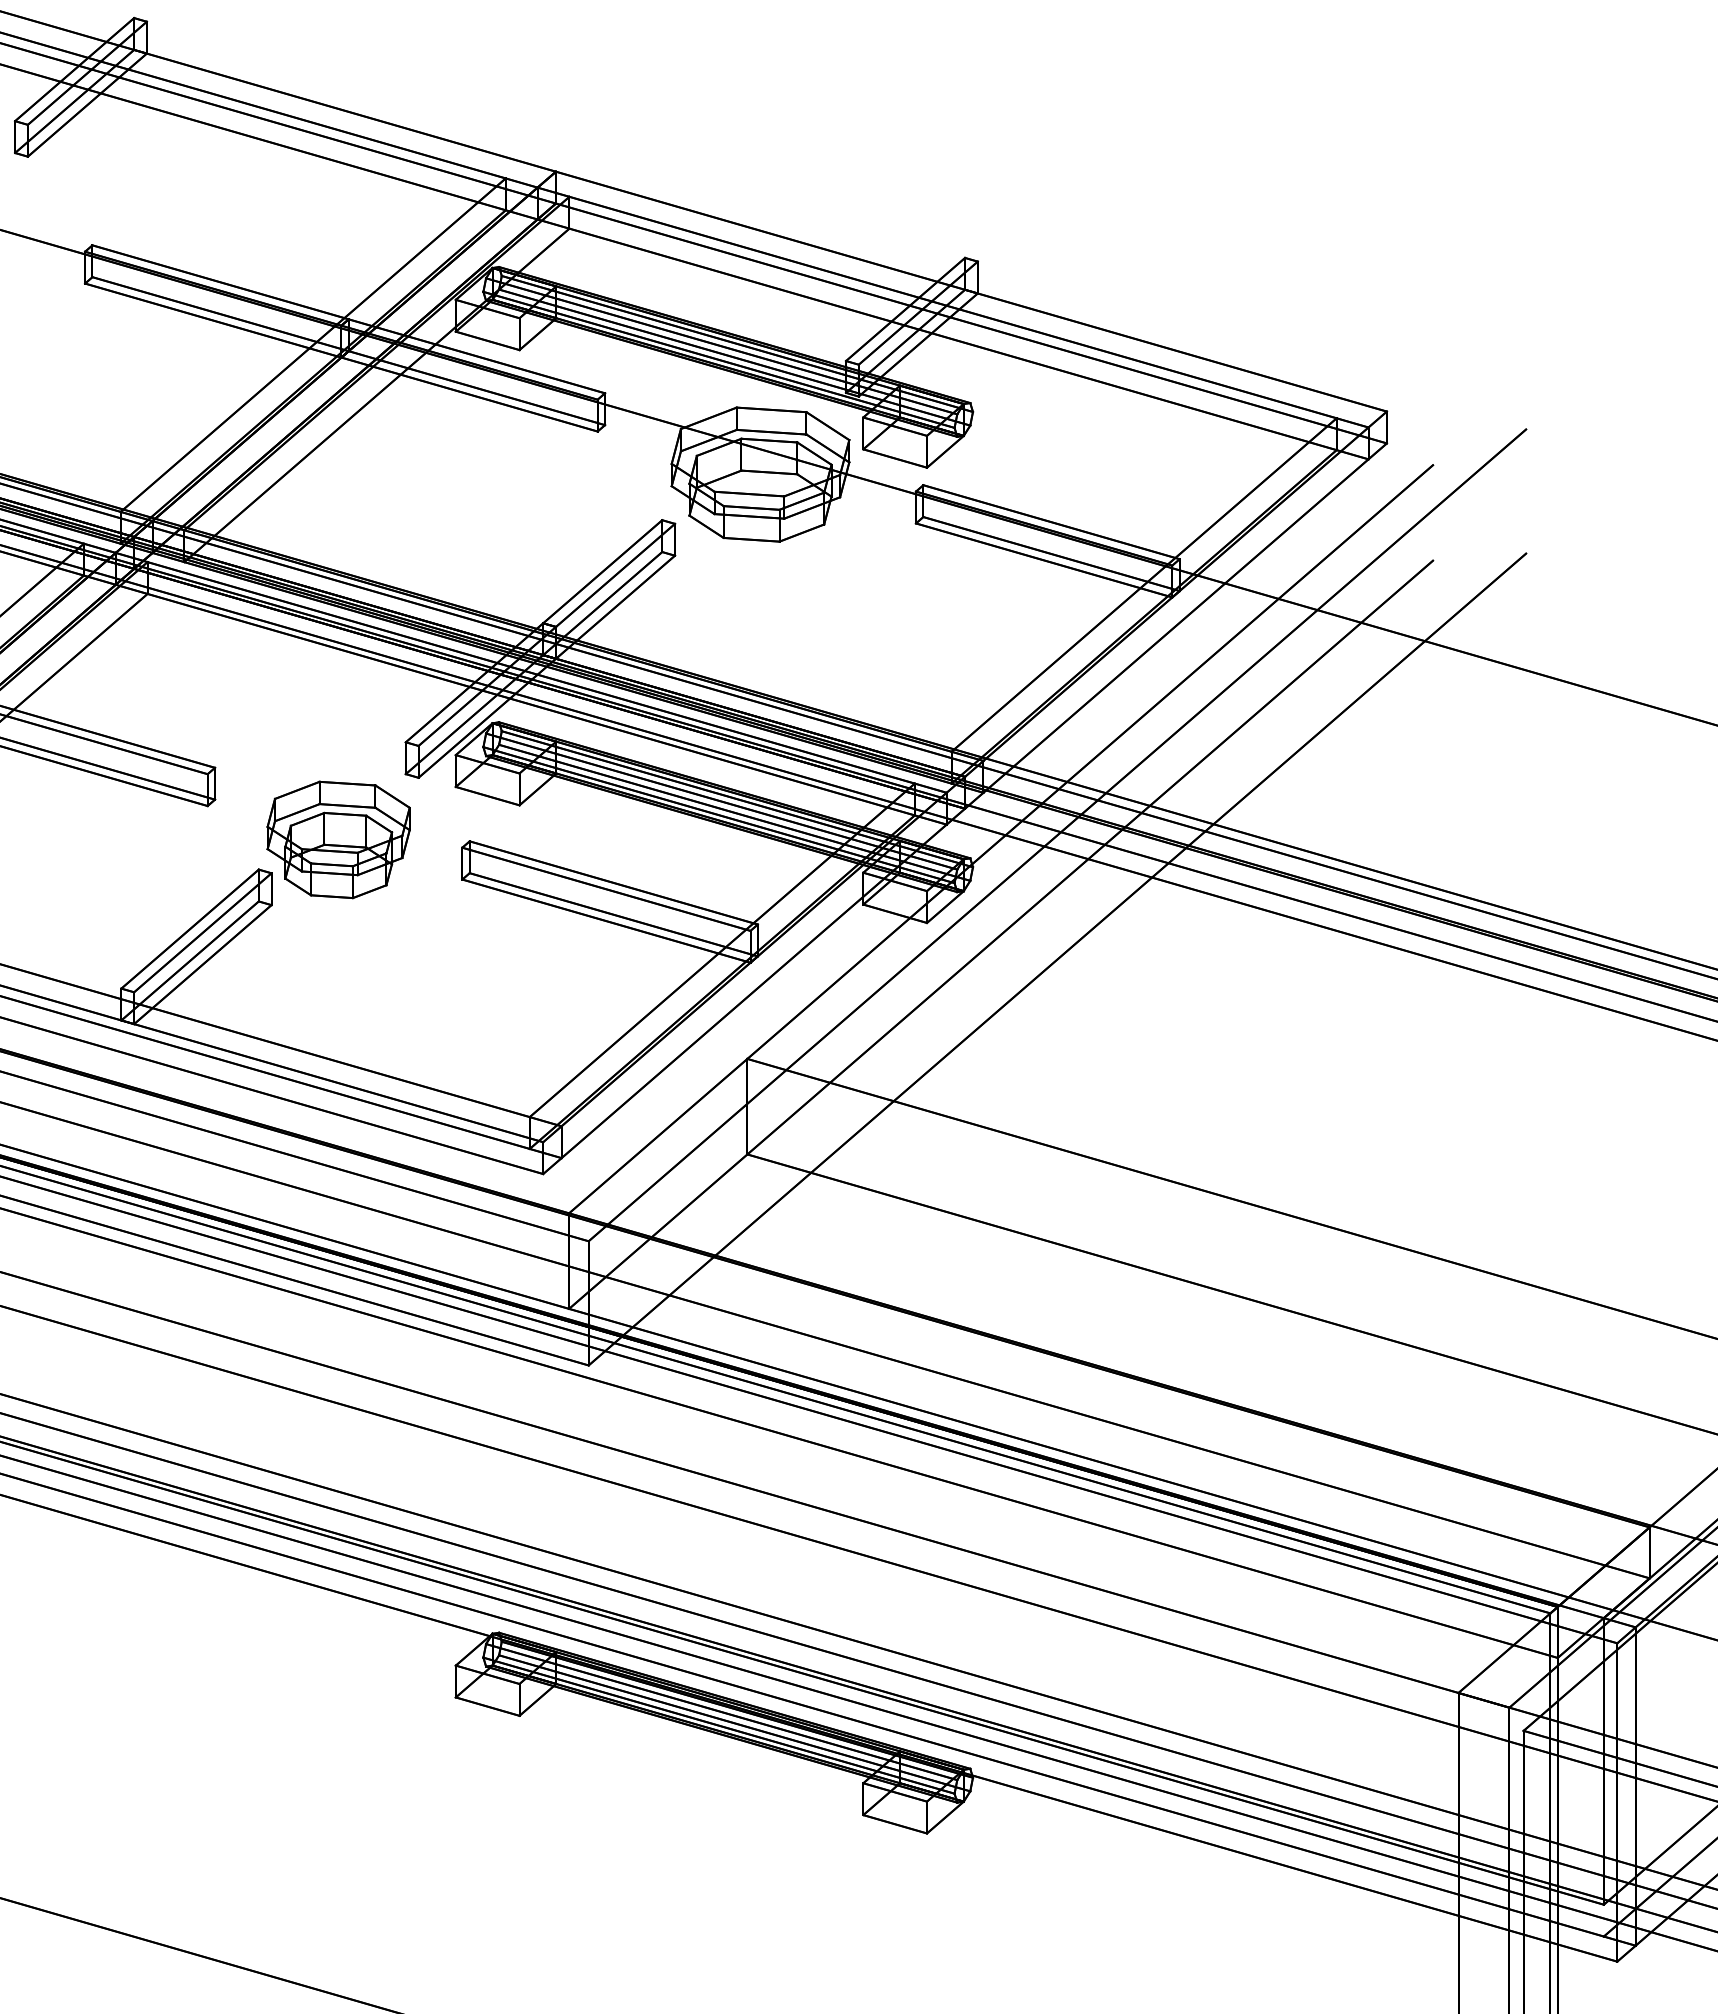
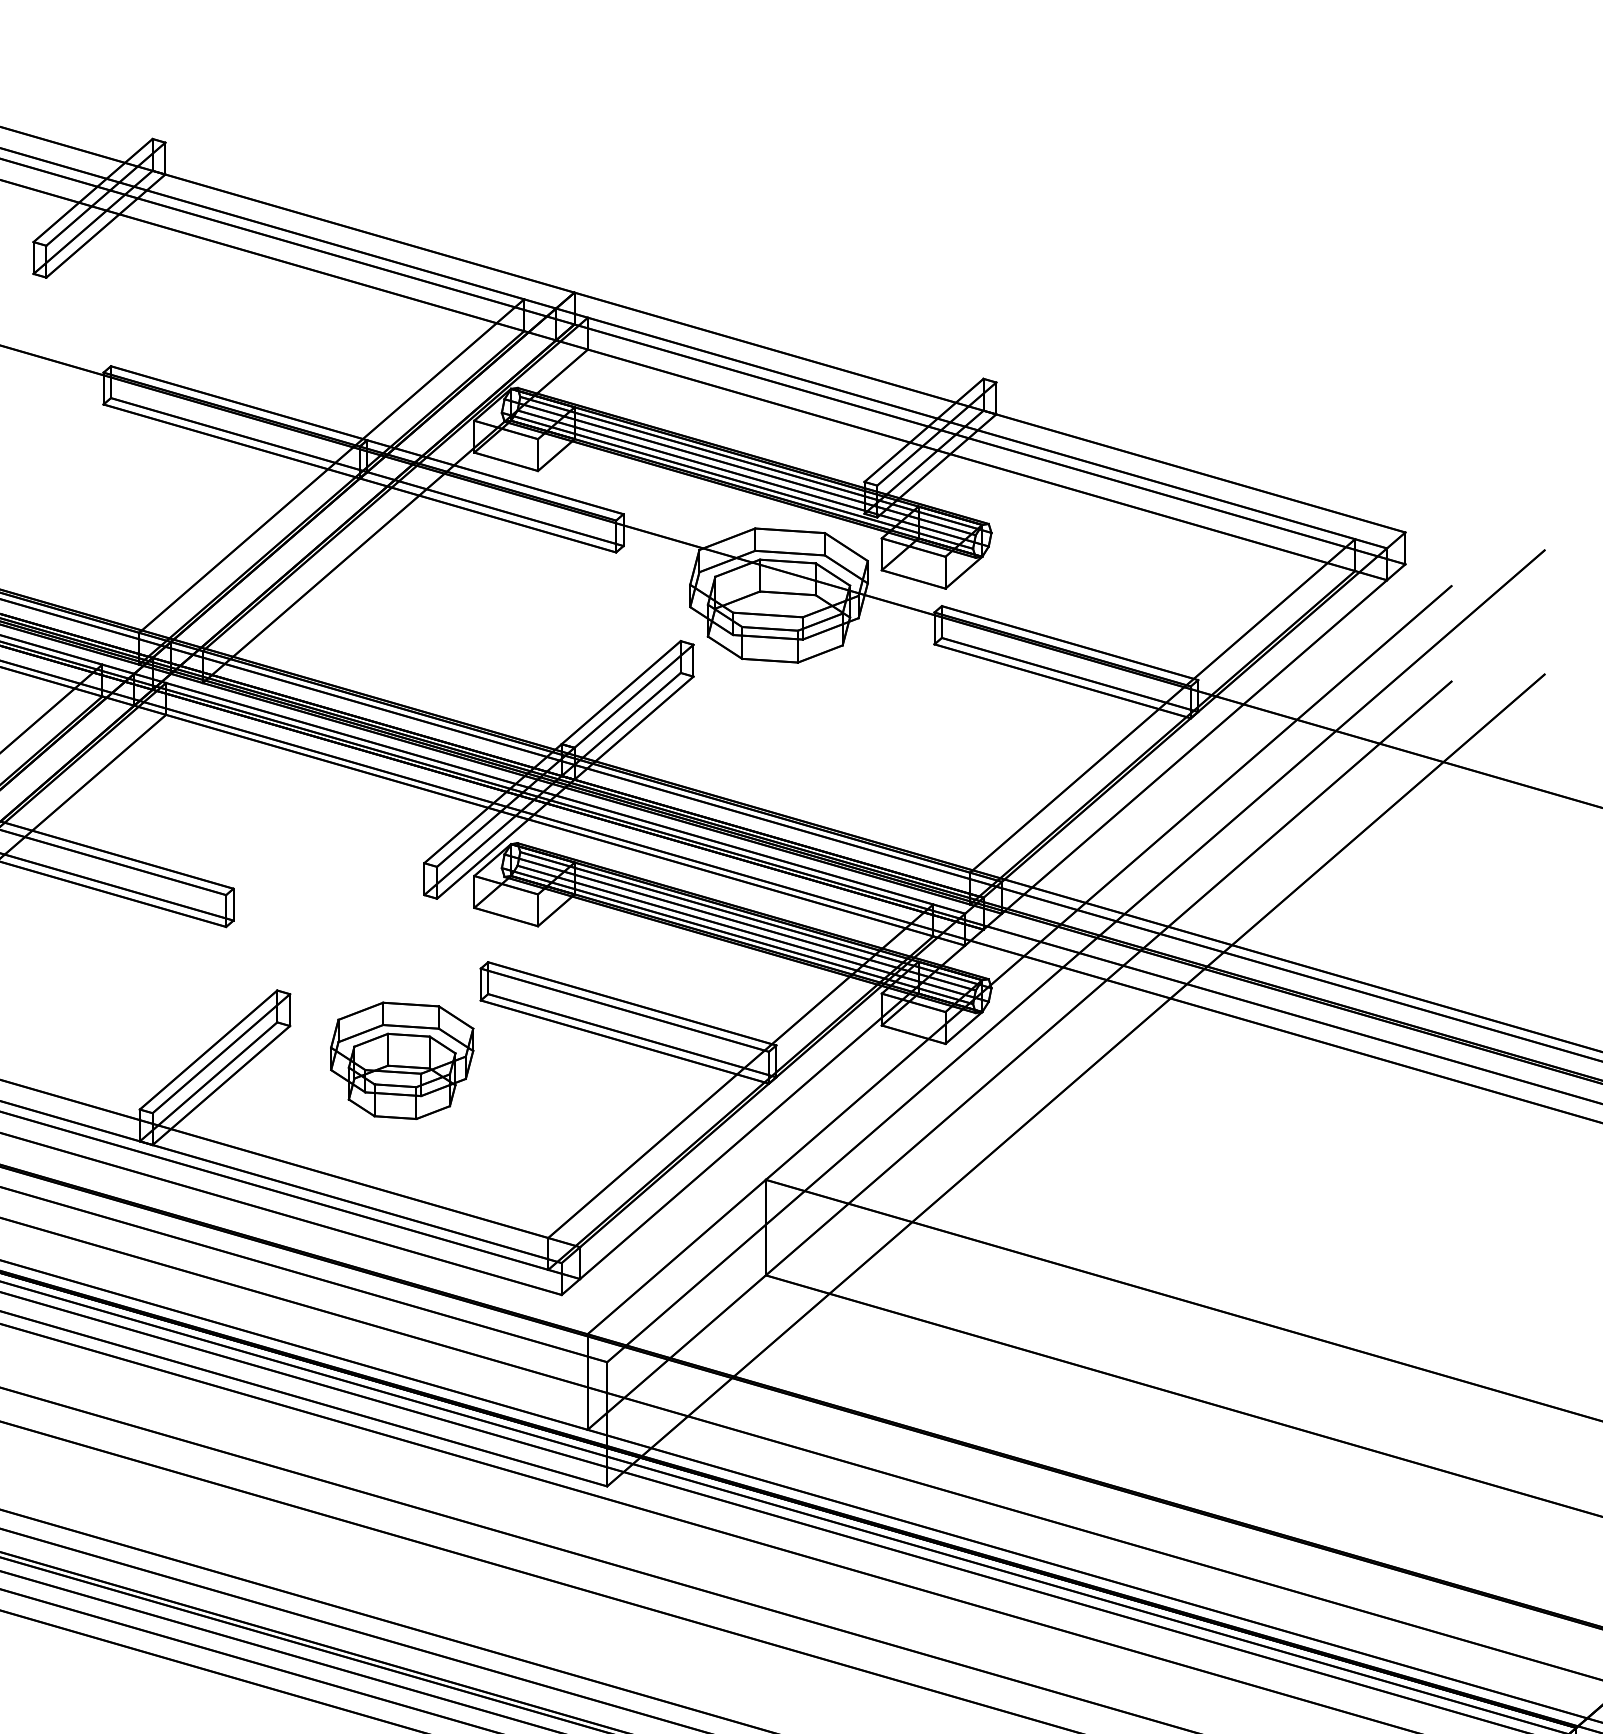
part: (338, 839) -> (402, 1060), moved

